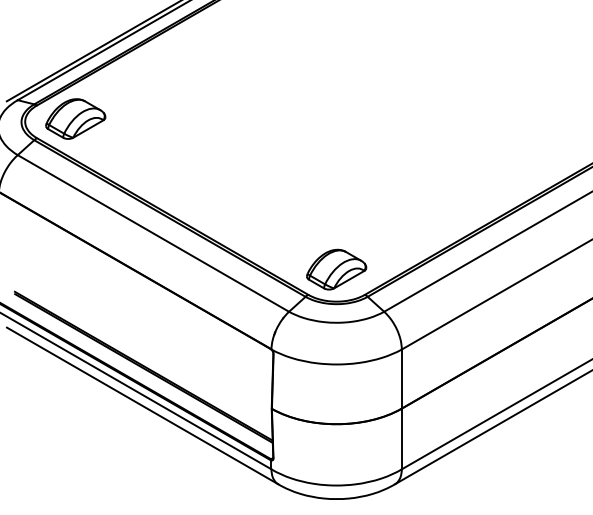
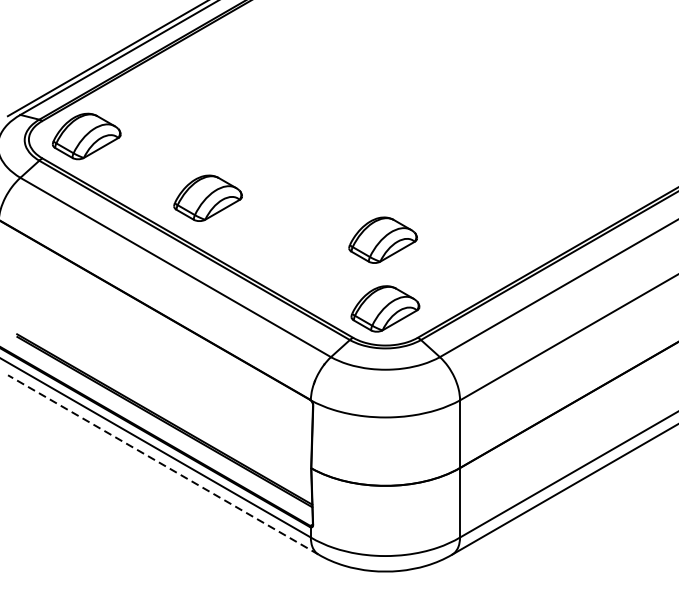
part: (181, 172) -> (207, 197), added
part: (334, 209) -> (383, 240), added
line: (142, 405) -> (163, 464), solid -> dashed

